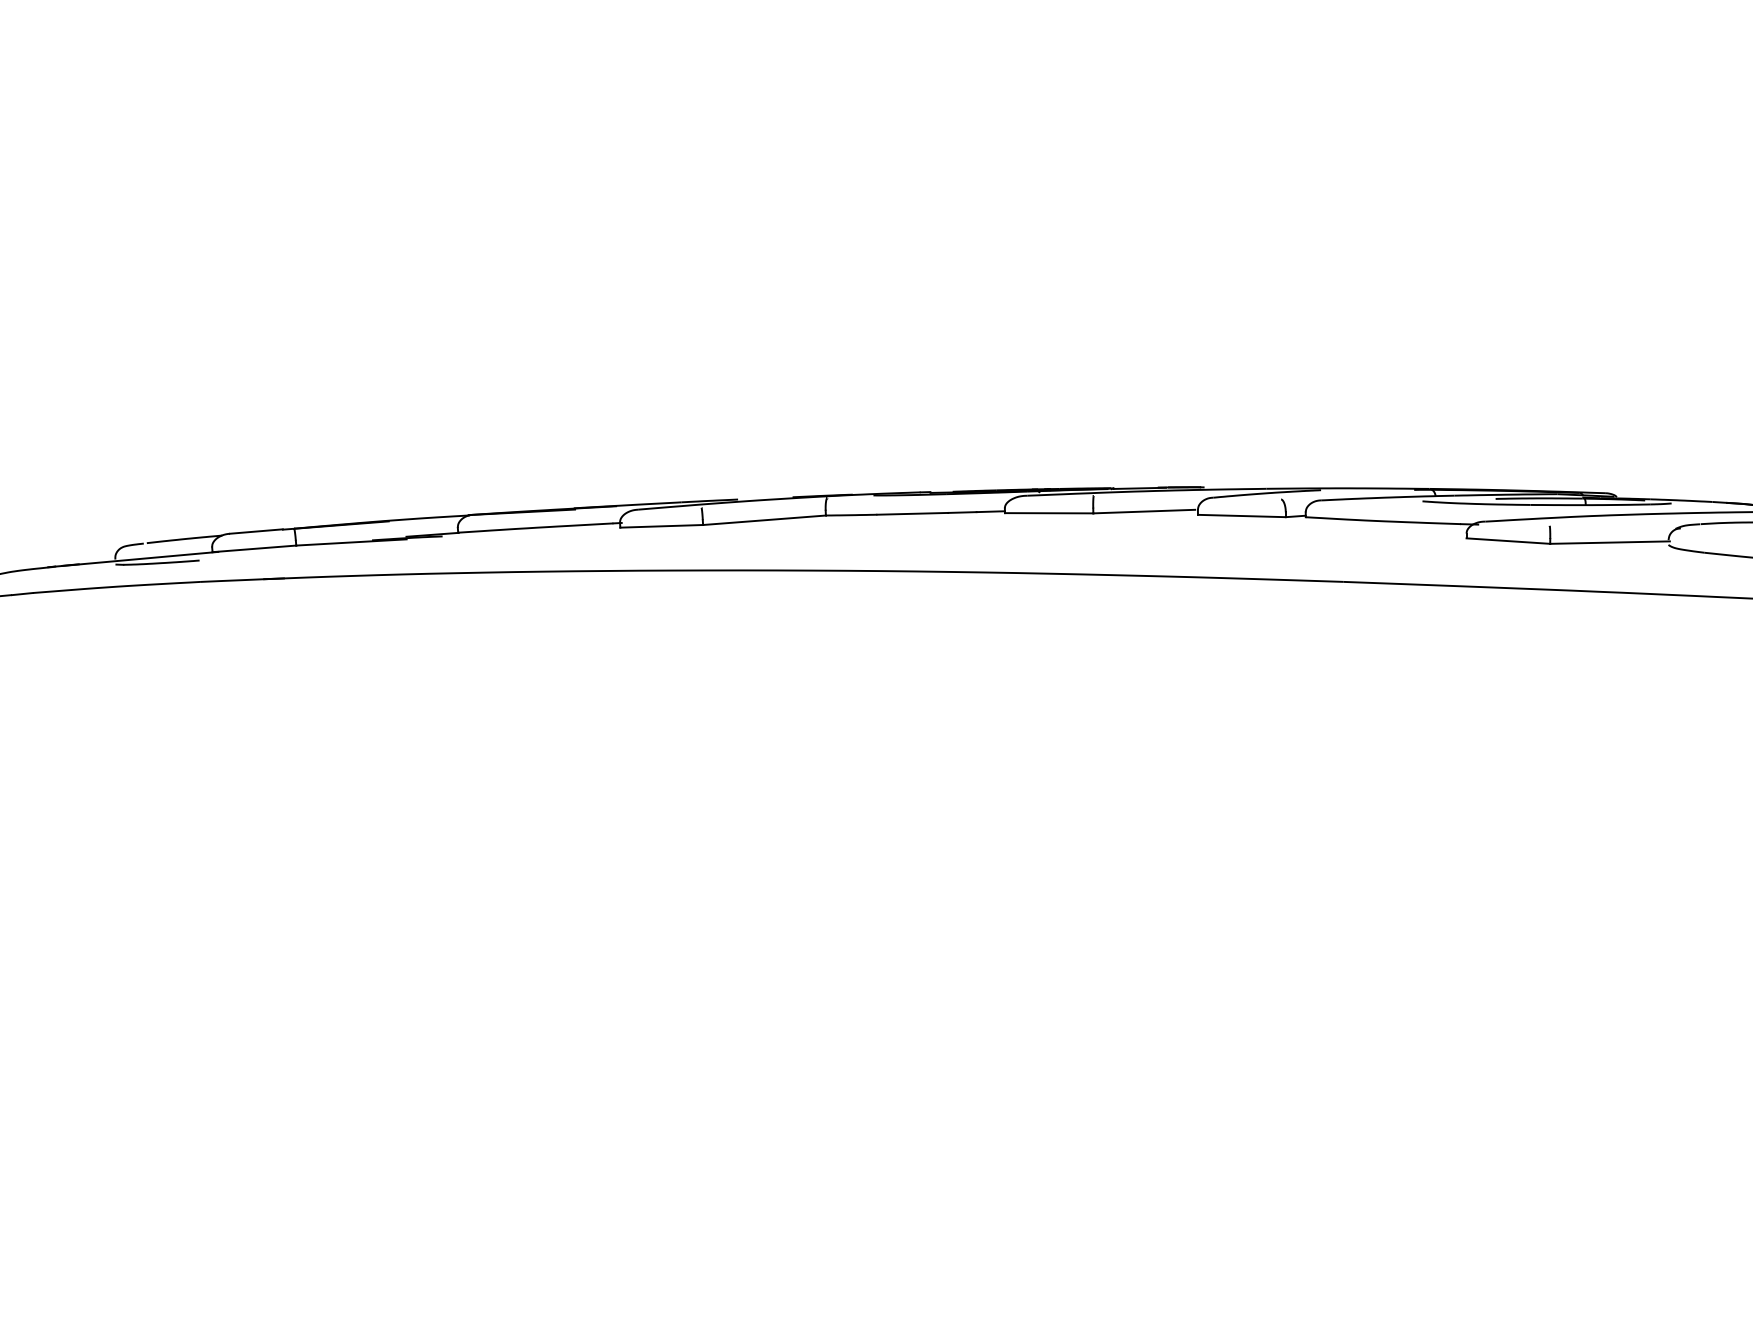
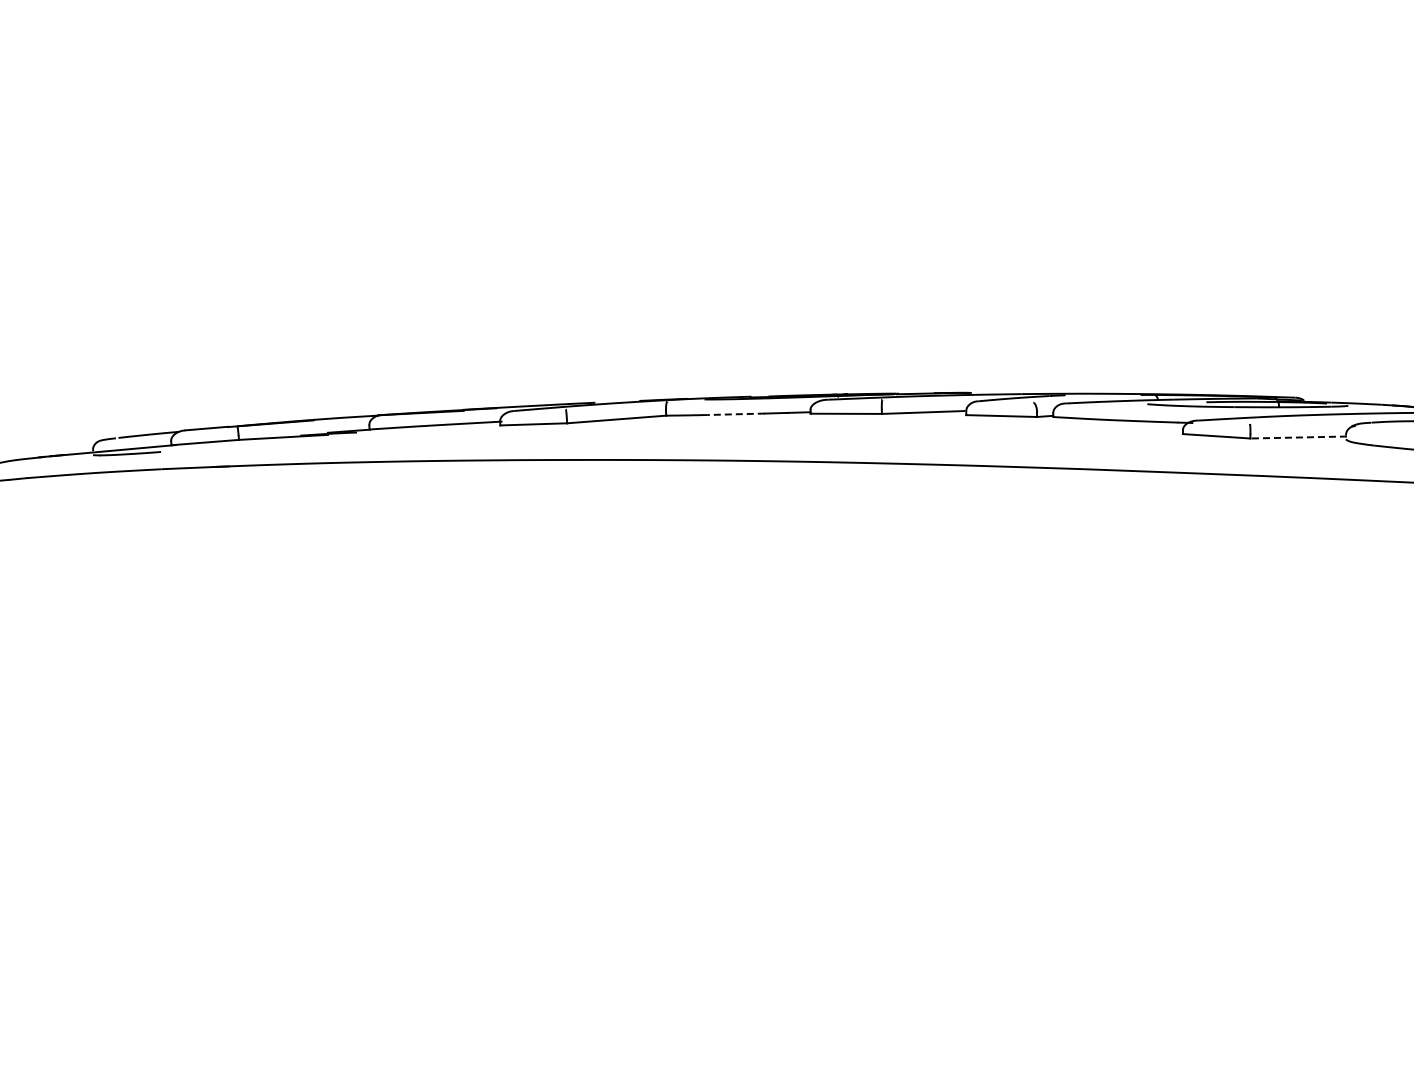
line: (913, 514) -> (736, 414), solid -> dashed
line: (1609, 542) -> (1298, 437), solid -> dashed

